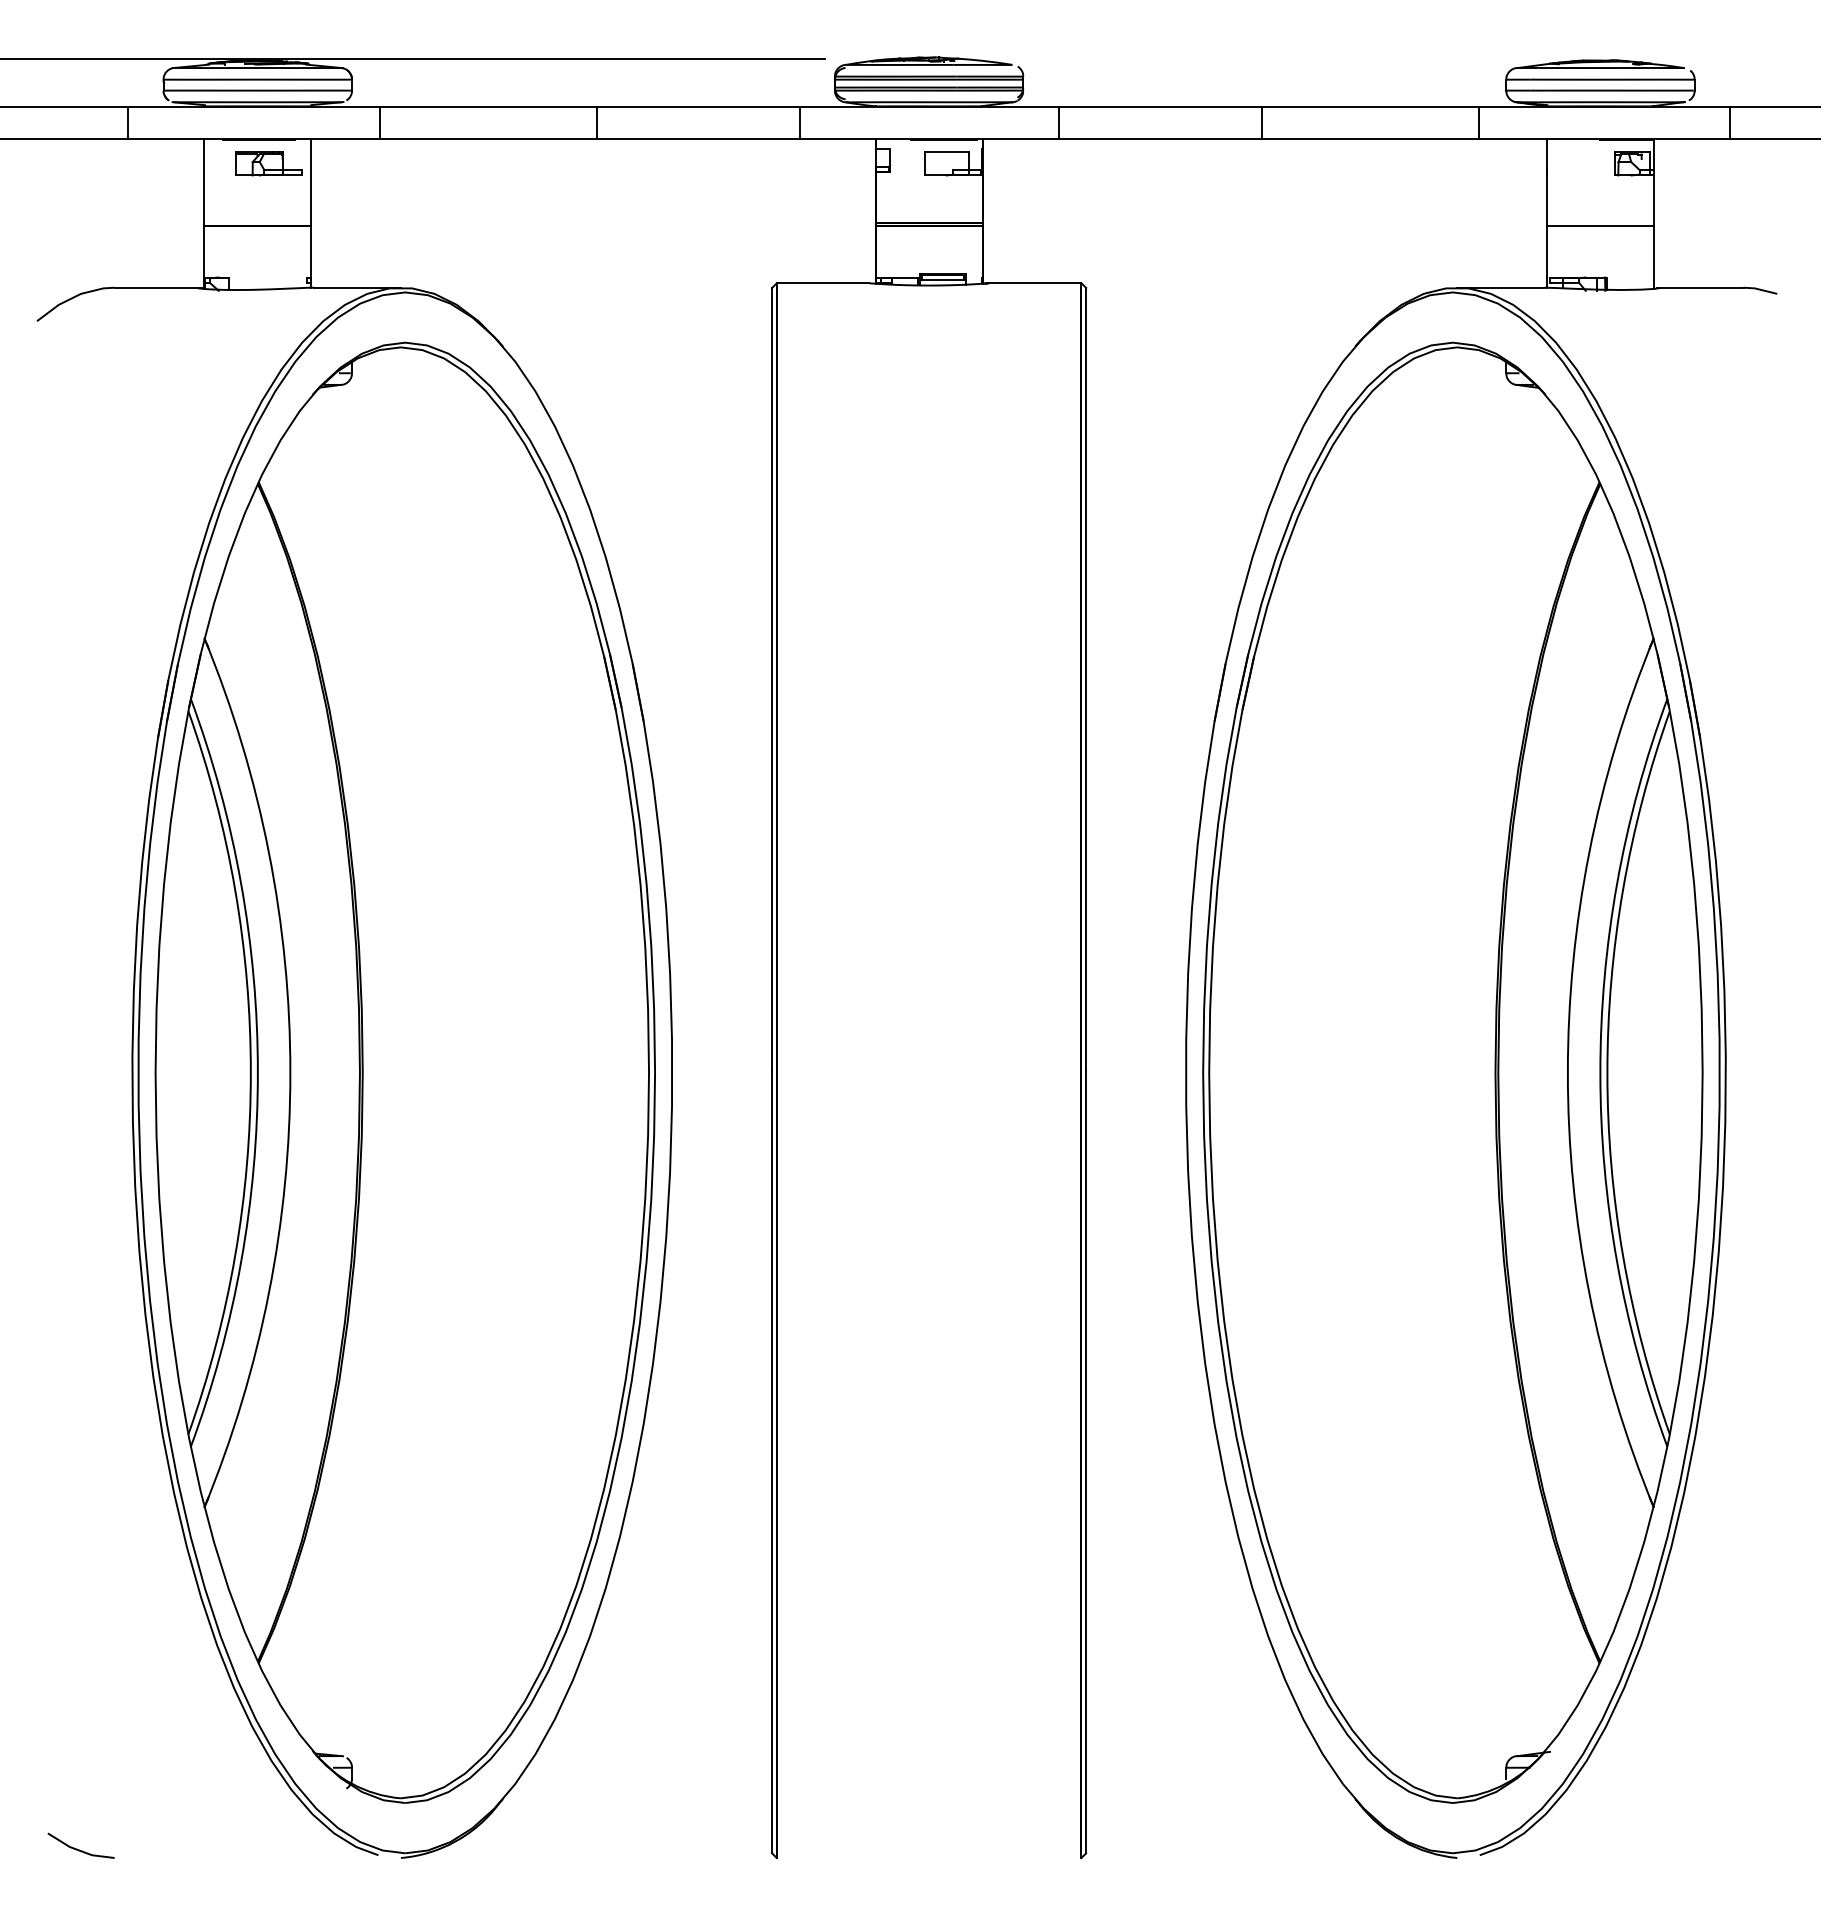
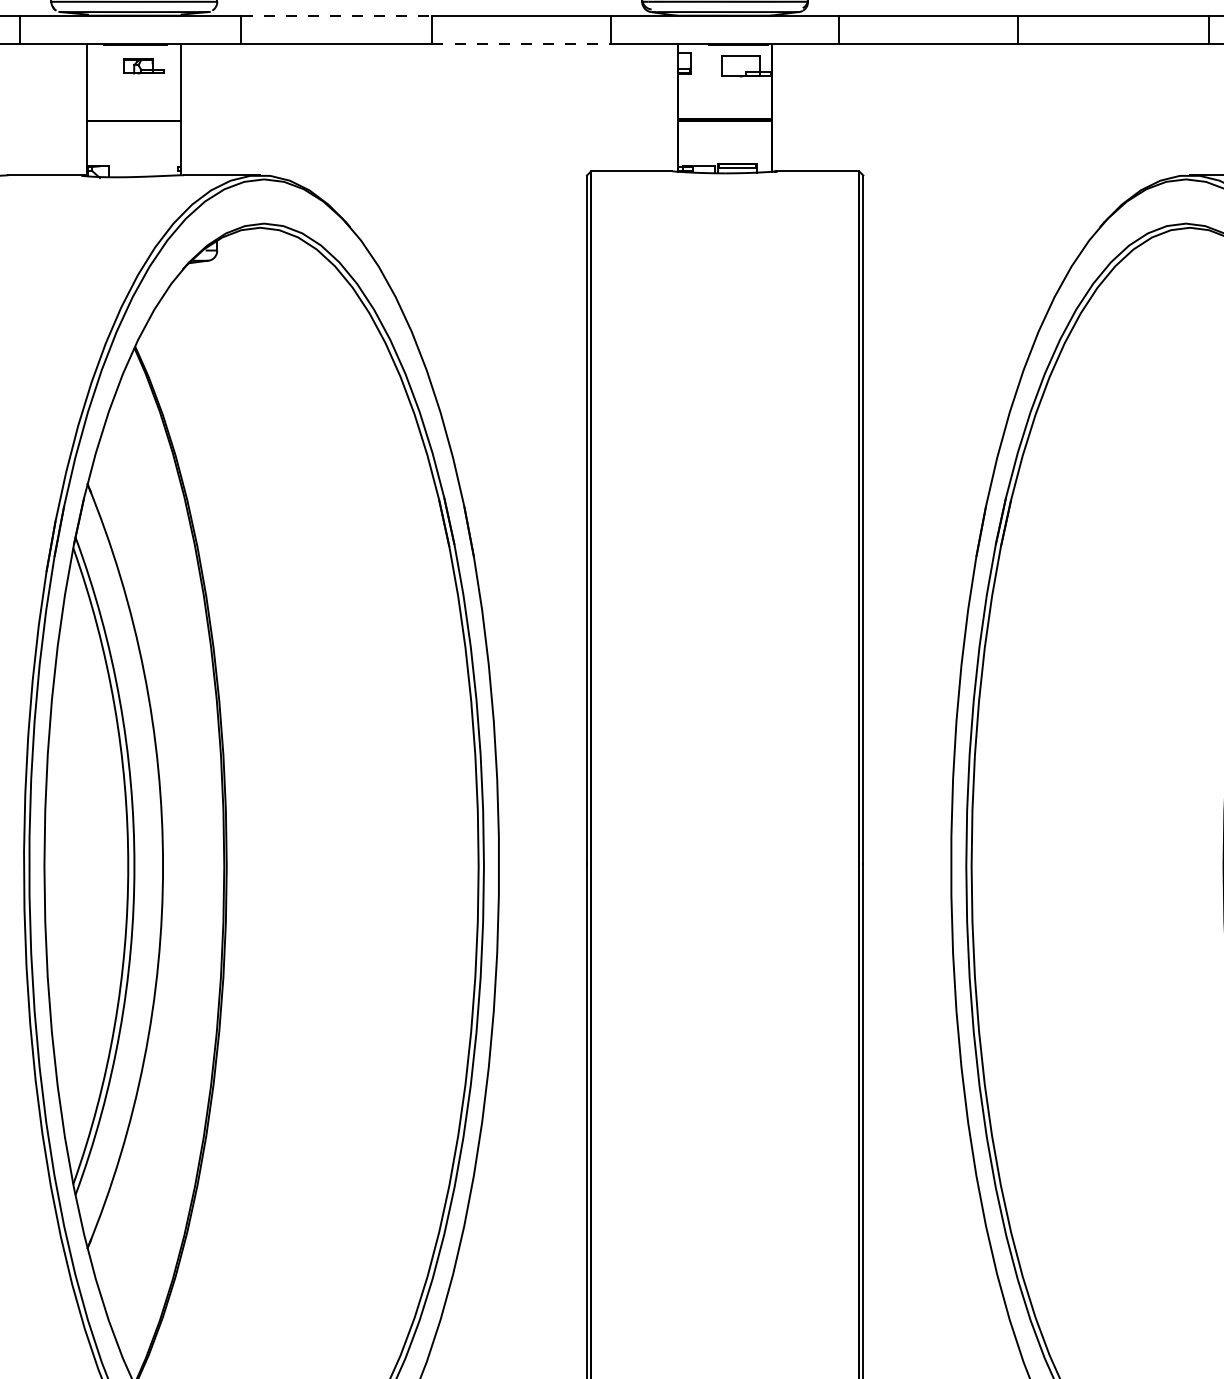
line: (488, 107) -> (337, 16), solid -> dashed
line: (698, 138) -> (522, 43), solid -> dashed
part: (268, 163) -> (143, 65), size x0.7

